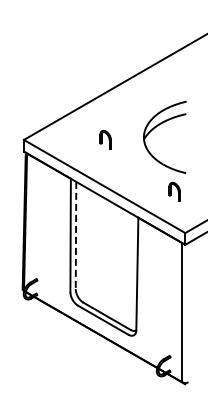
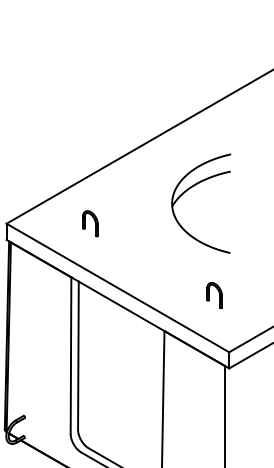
part: (158, 126) -> (192, 188), moved
part: (105, 139) -> (90, 223), moved
line: (76, 235) -> (79, 355), dashed -> solid

